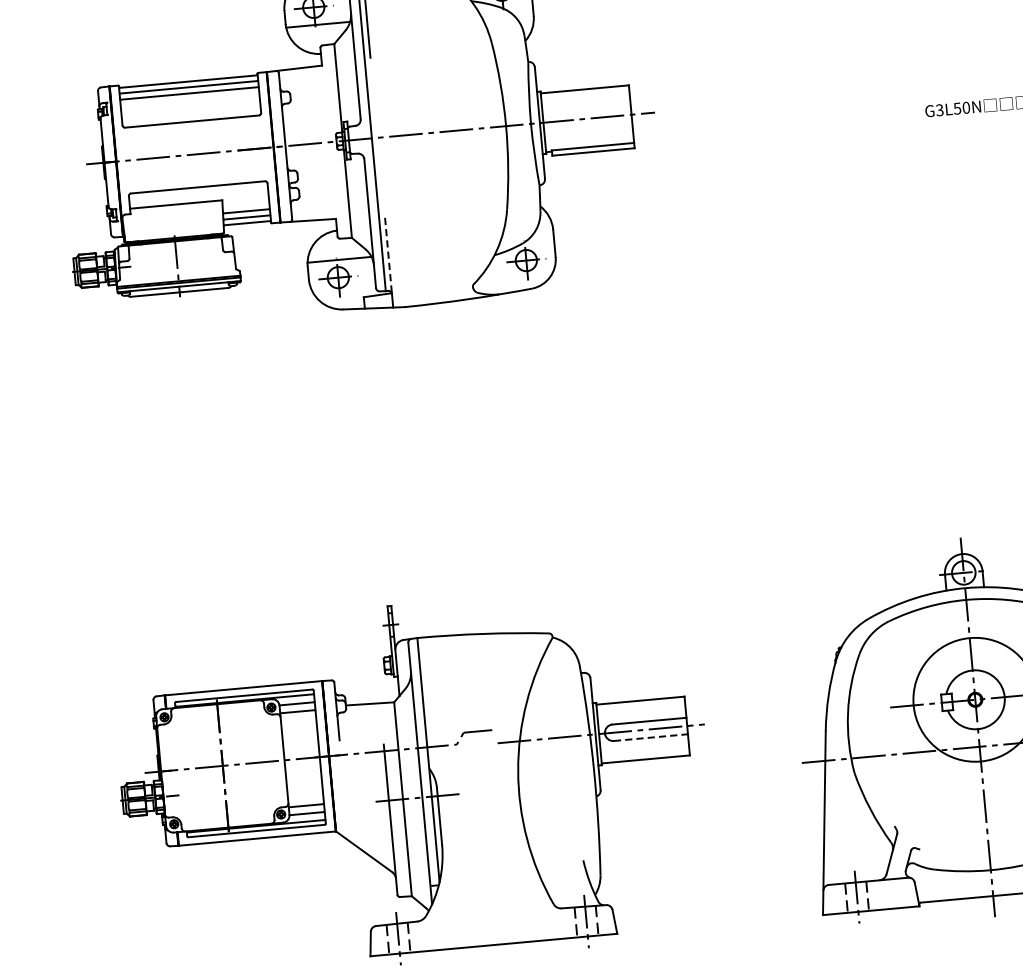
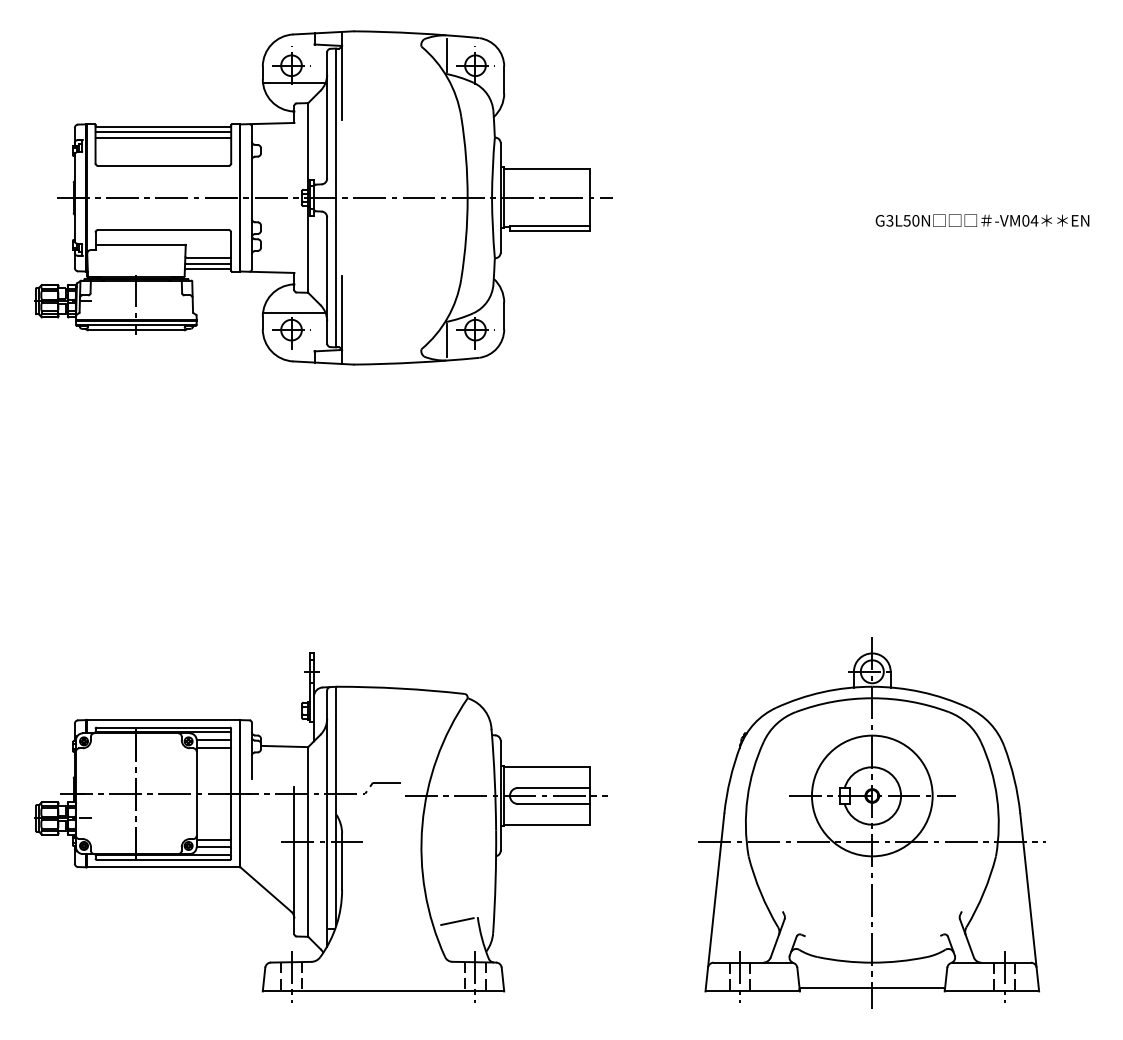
line: (388, 256) -> (342, 314), dashed -> solid
line: (498, 273) -> (447, 340), added
line: (651, 738) -> (554, 804), dashed -> solid
line: (563, 866) -> (457, 921), added

